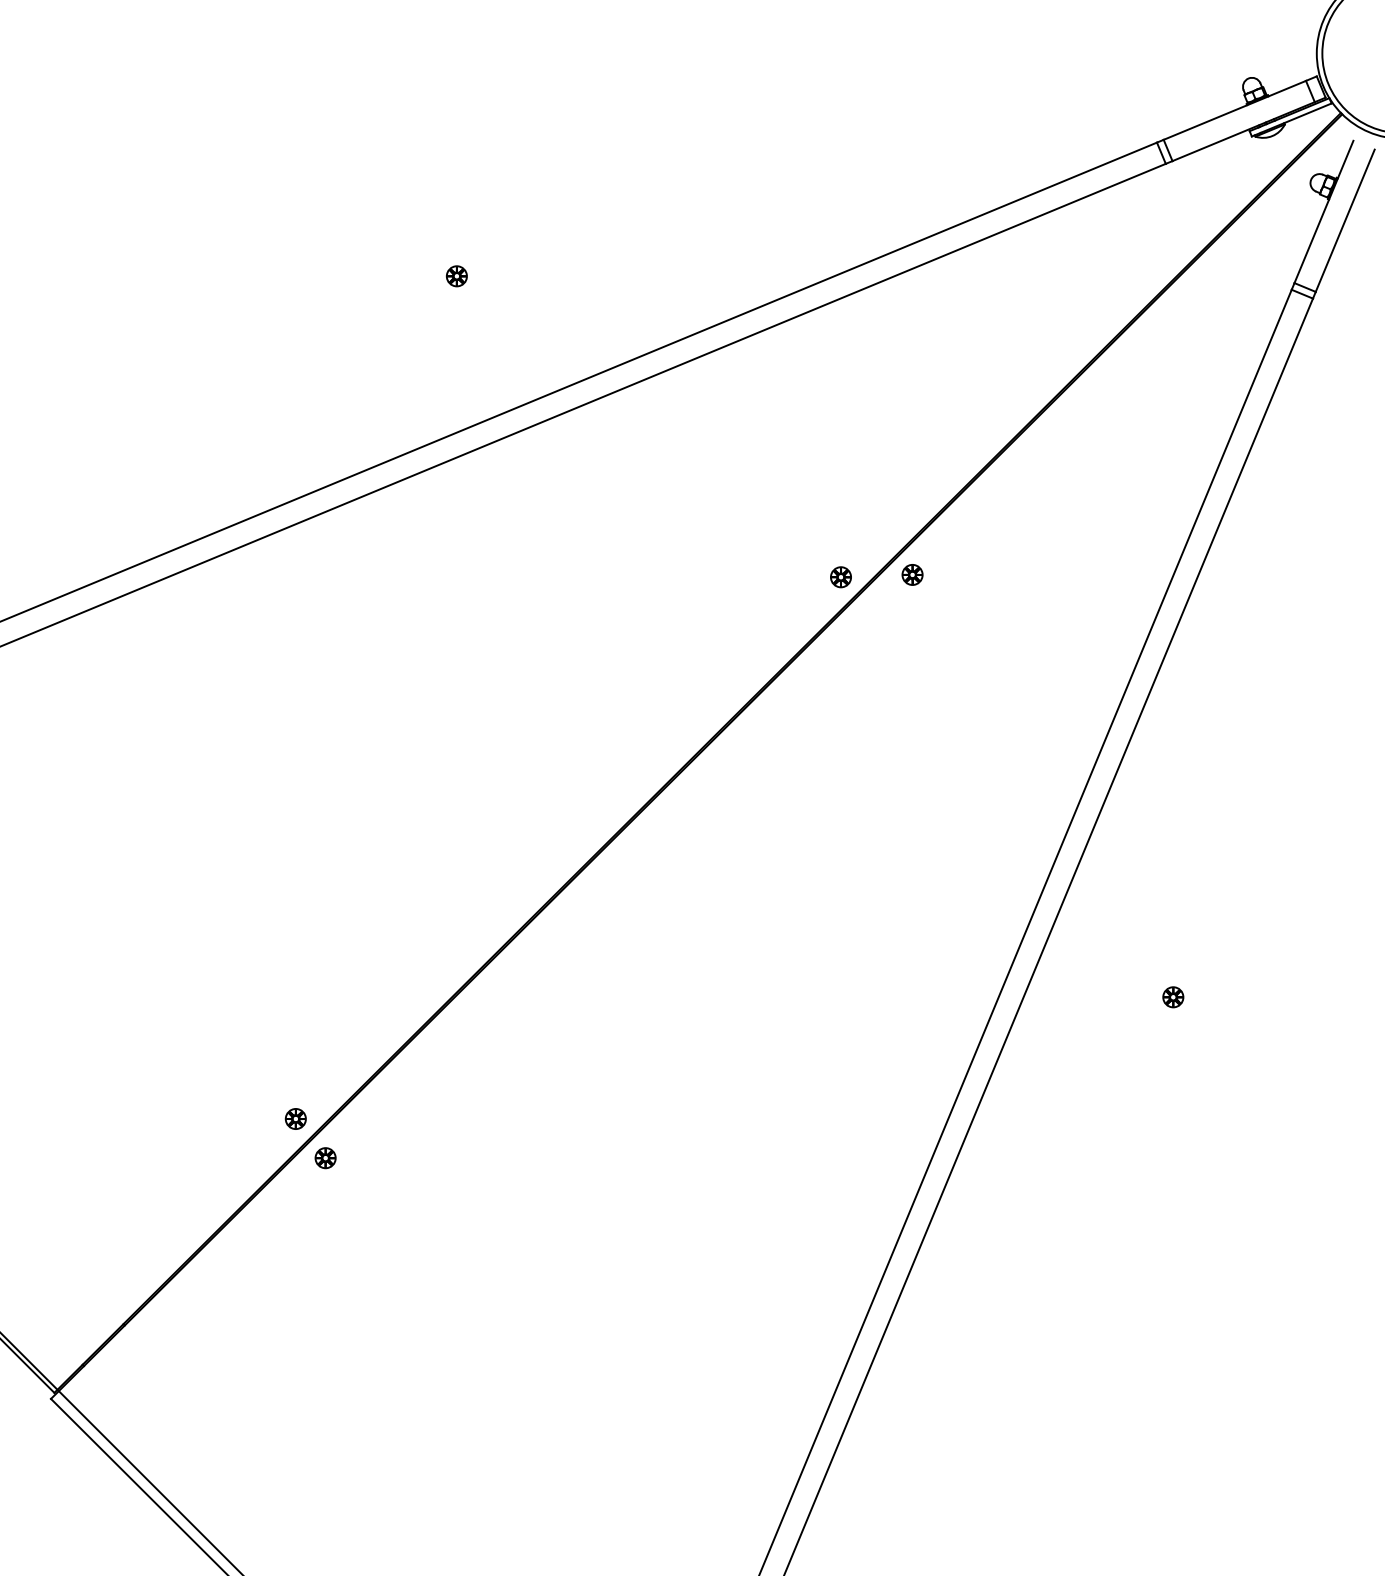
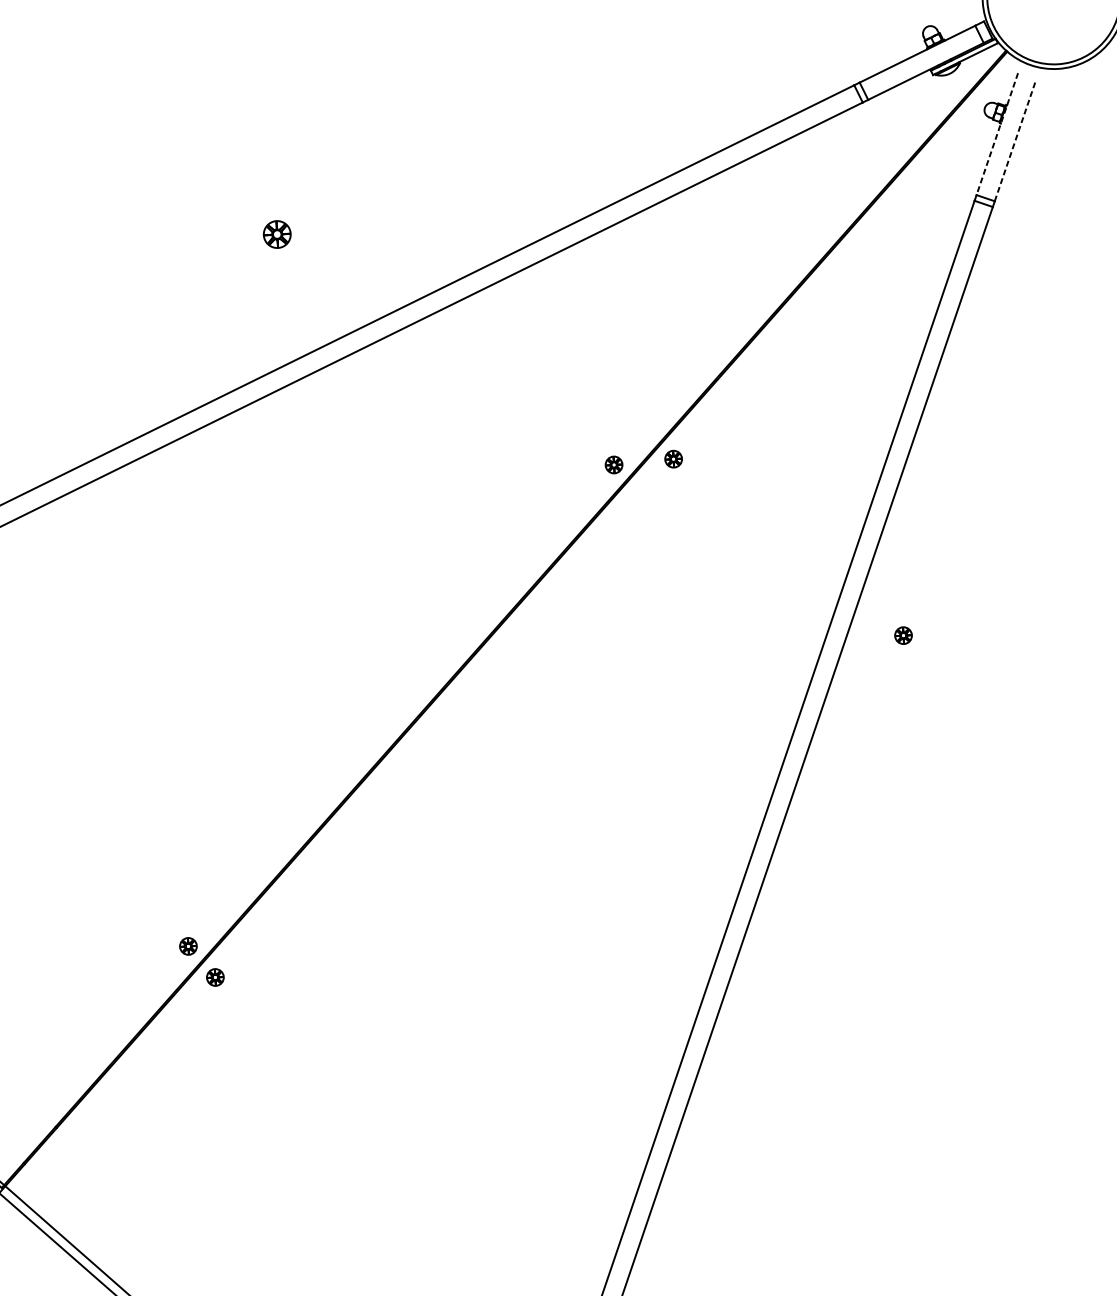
line: (1323, 212) -> (996, 134), solid -> dashed
line: (1345, 220) -> (1015, 140), solid -> dashed
part: (456, 276) -> (277, 234), size x1.6
part: (1173, 997) -> (903, 635), moved

